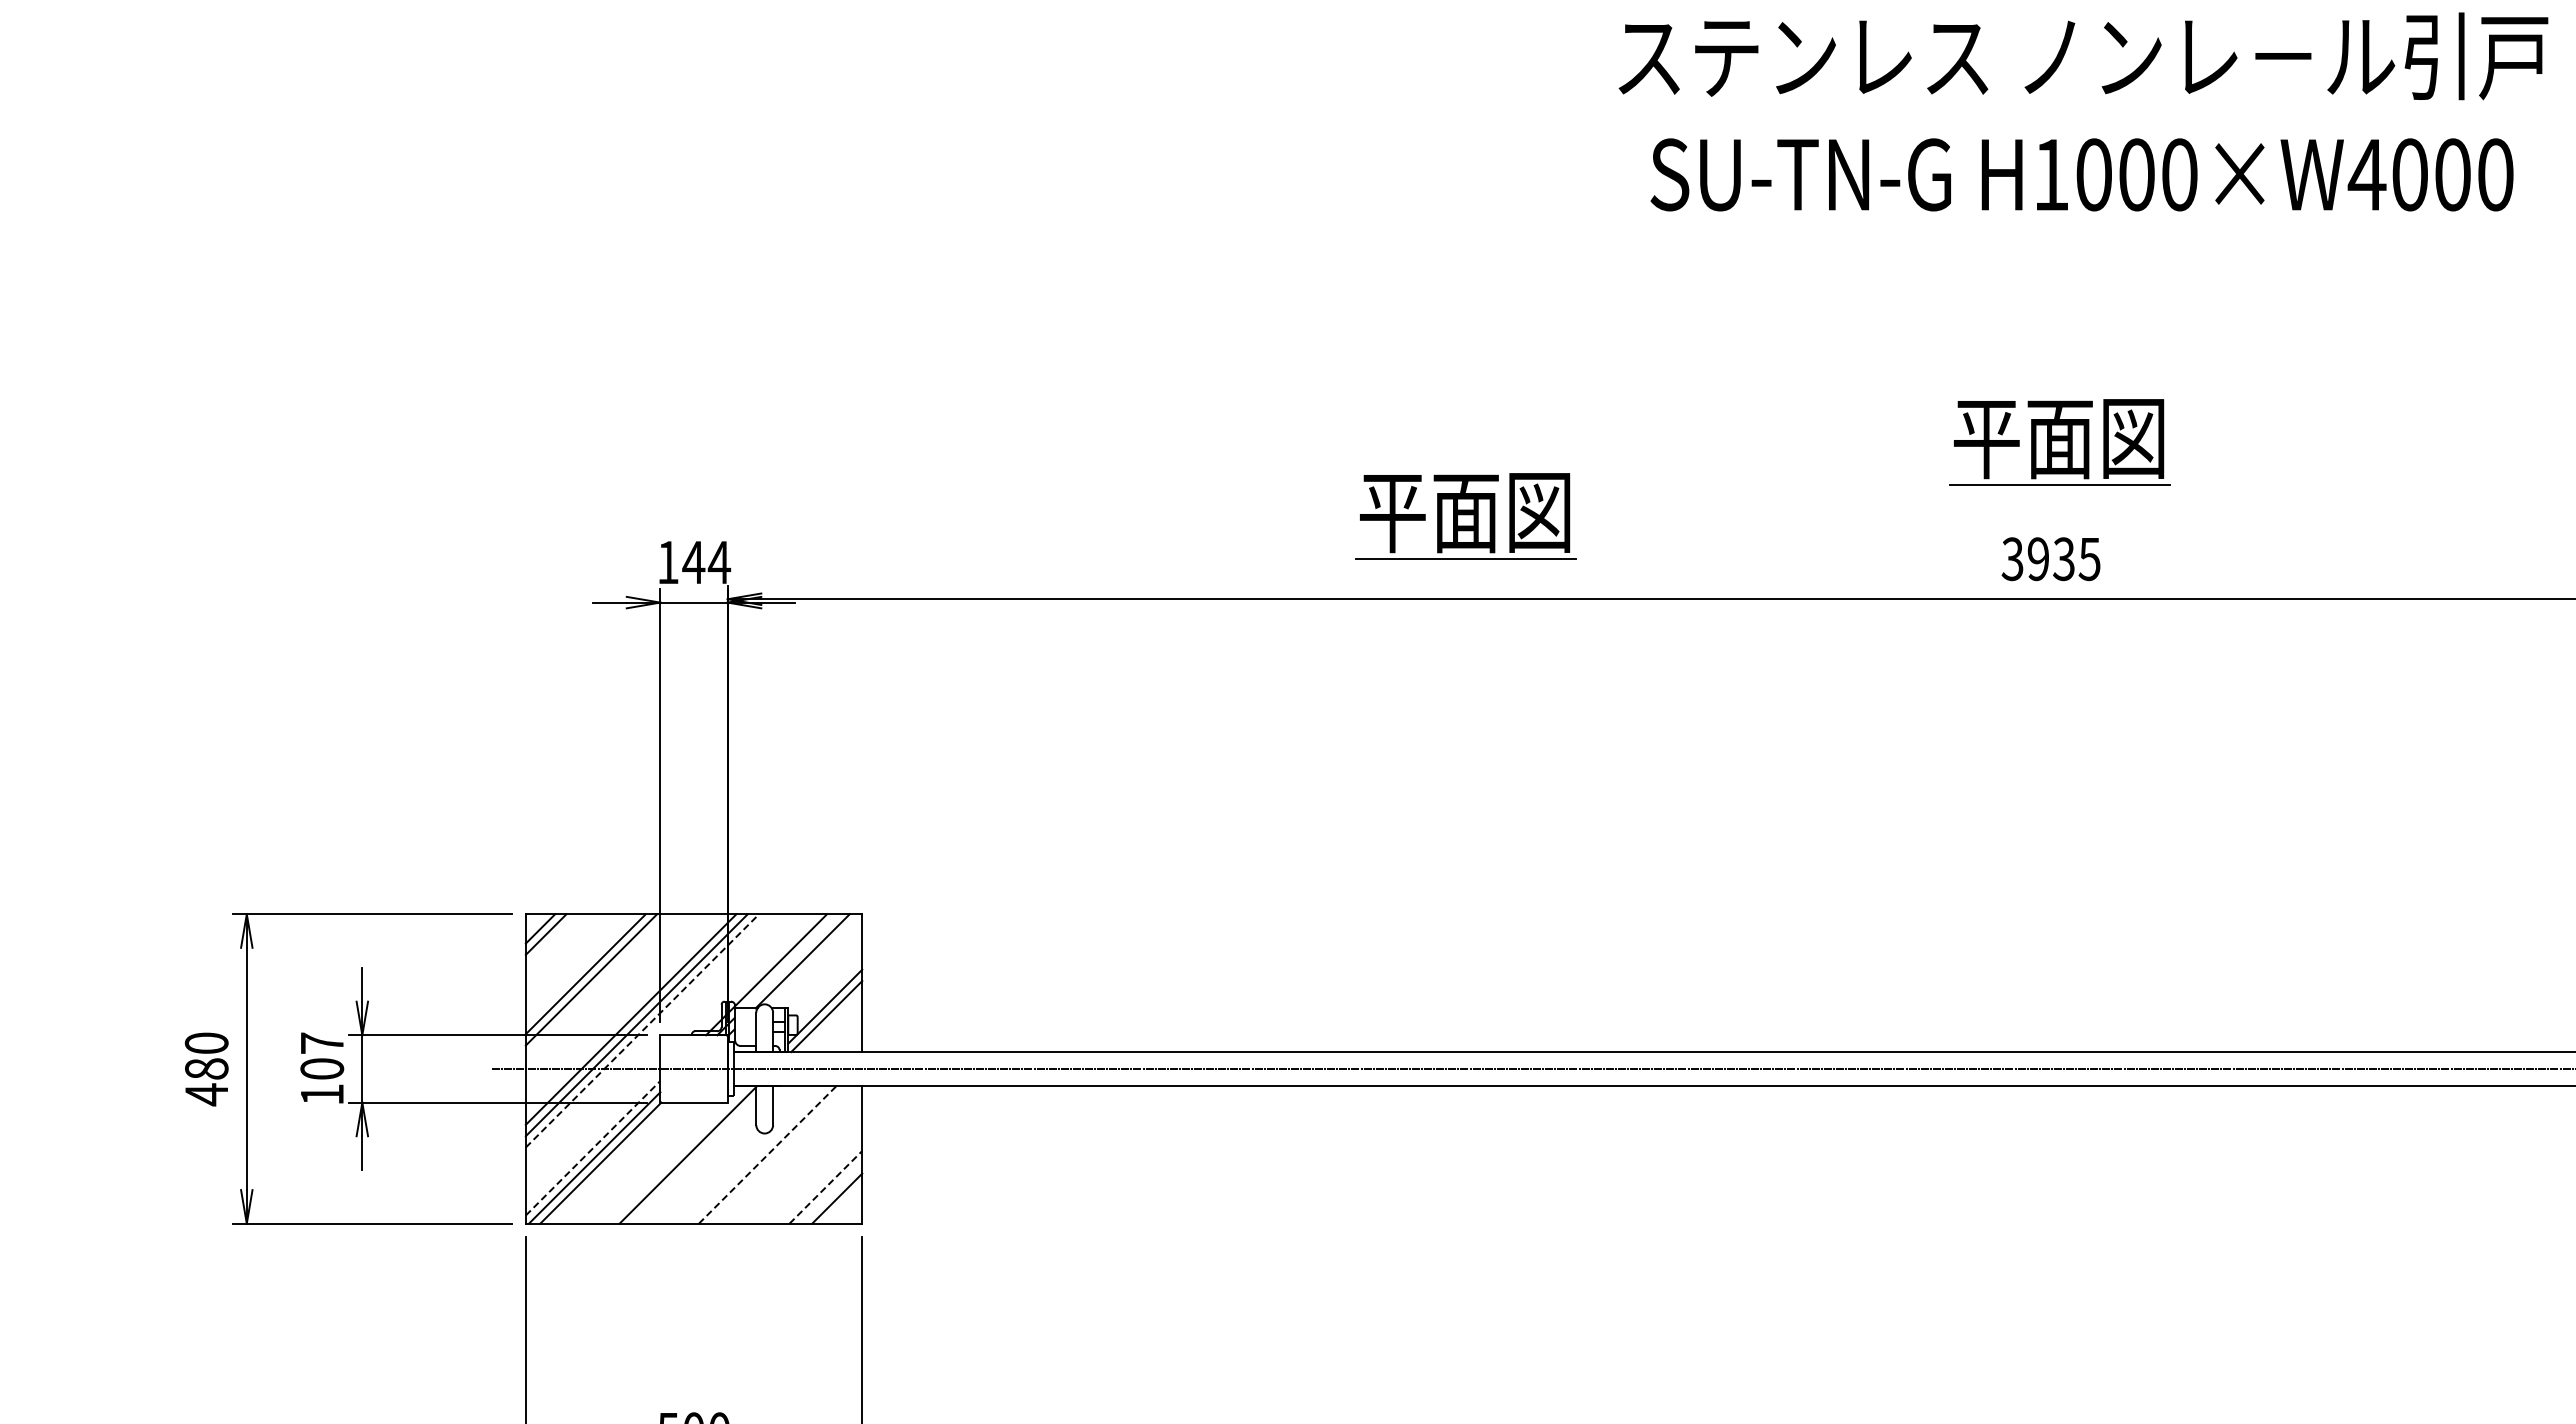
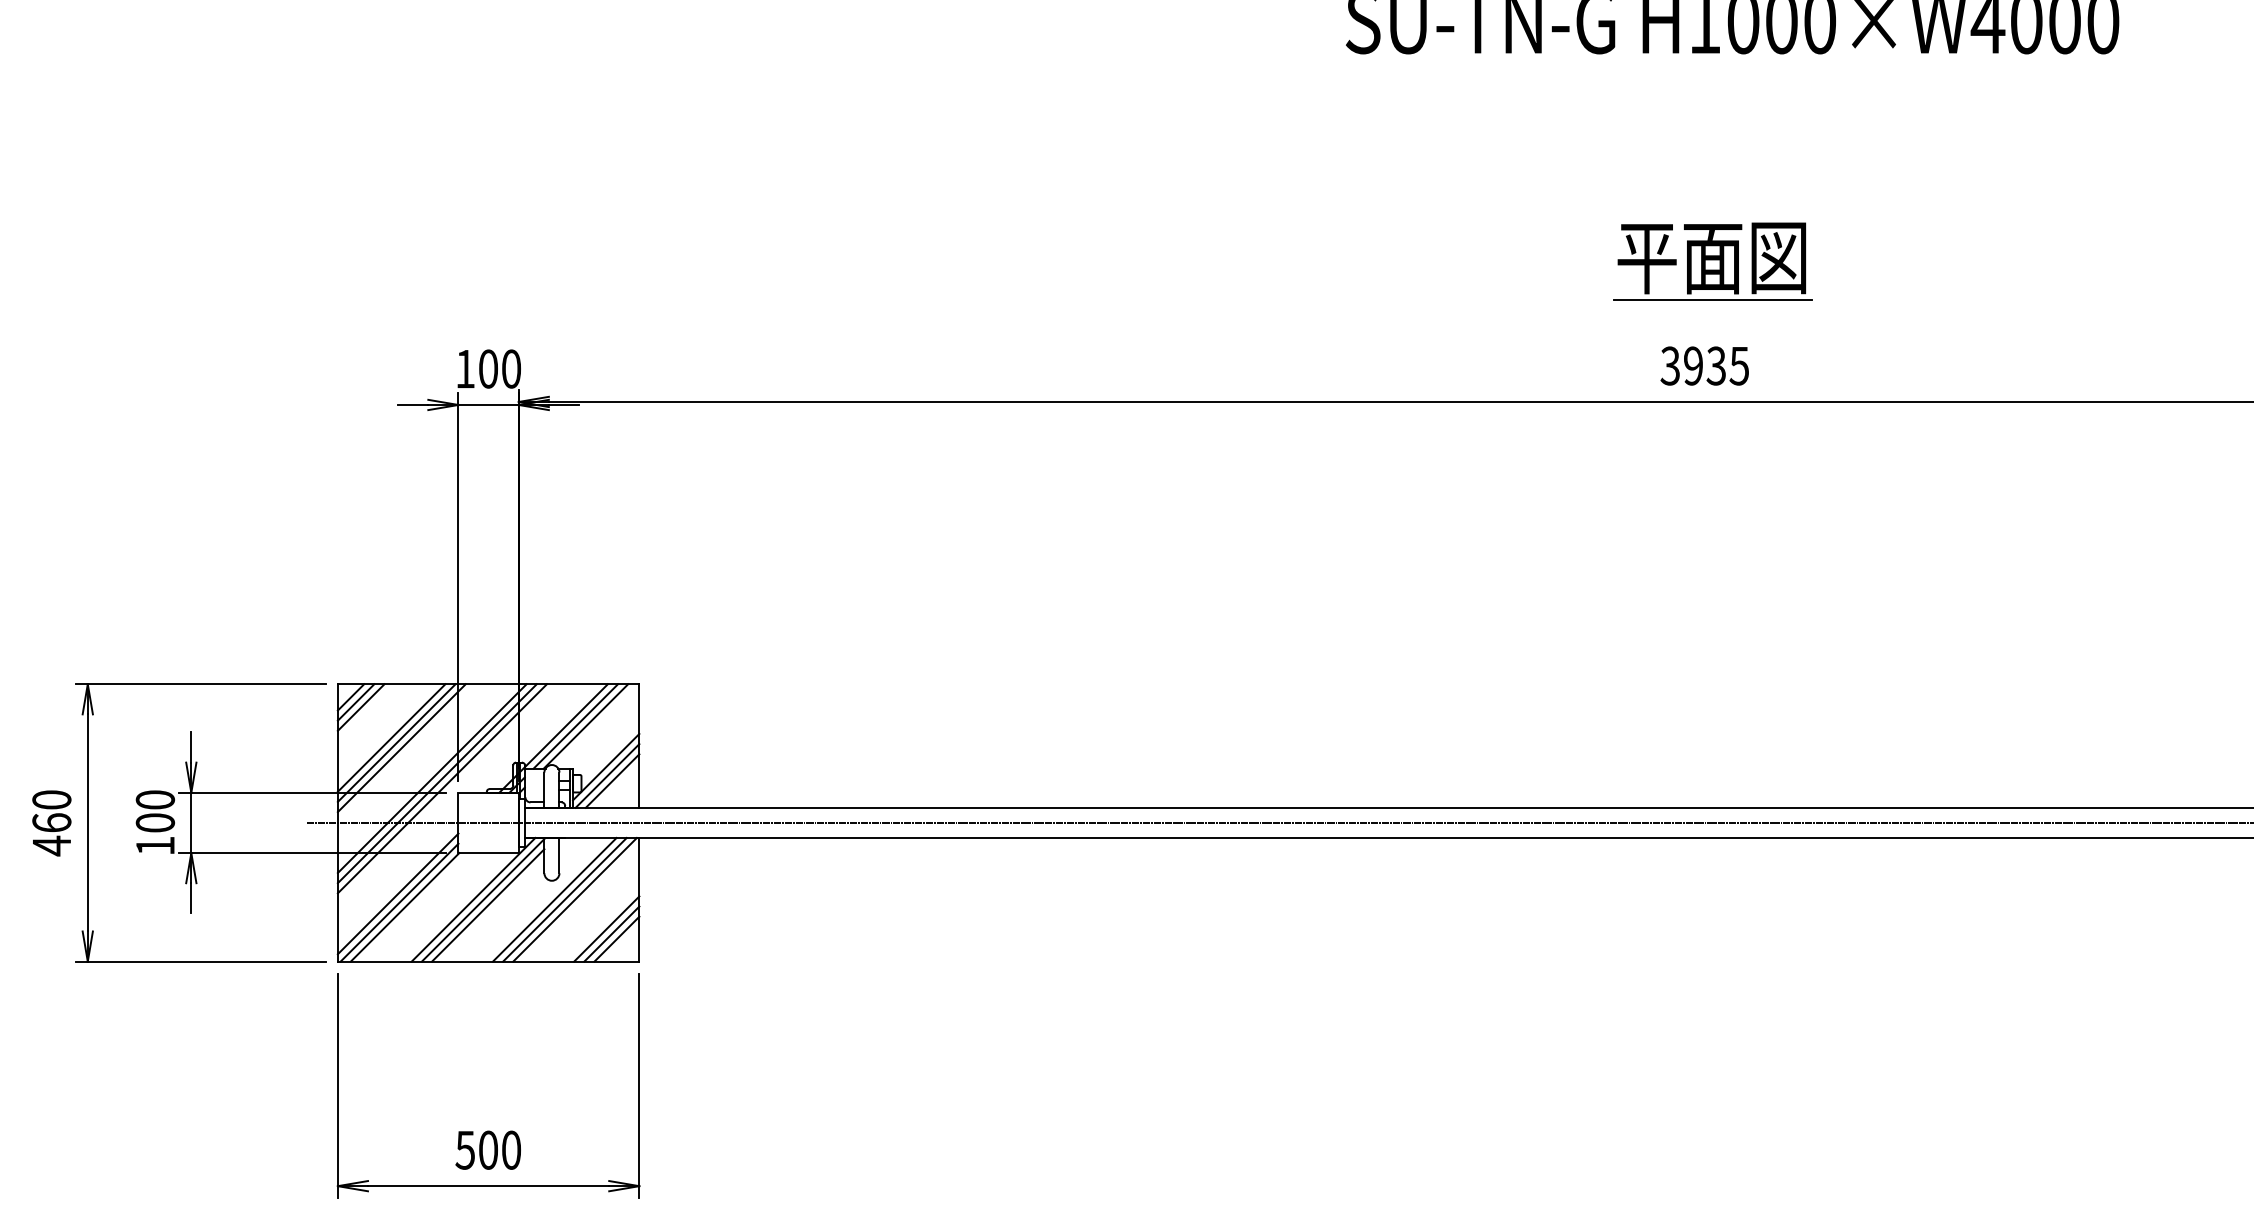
part: (1465, 516) -> (1179, 327), removed
text: (706, 562) -> (499, 369), 144 -> 100
line: (551, 940) -> (360, 707), added
line: (791, 961) -> (575, 726), added
line: (596, 985) -> (401, 748), added
line: (832, 1022) -> (612, 781), added
line: (642, 1030) -> (442, 788), dashed -> solid
text: (322, 1042) -> (155, 799), 107 -> 100
text: (206, 1068) -> (51, 822), 480 -> 460
line: (593, 1147) -> (398, 893), dashed -> solid
line: (677, 1154) -> (473, 899), added
line: (767, 1154) -> (554, 899), dashed -> solid
line: (779, 1154) -> (565, 899), added
line: (790, 1154) -> (575, 899), added
line: (693, 1160) -> (488, 904), added
line: (826, 1186) -> (607, 928), dashed -> solid
line: (831, 1192) -> (611, 933), added

